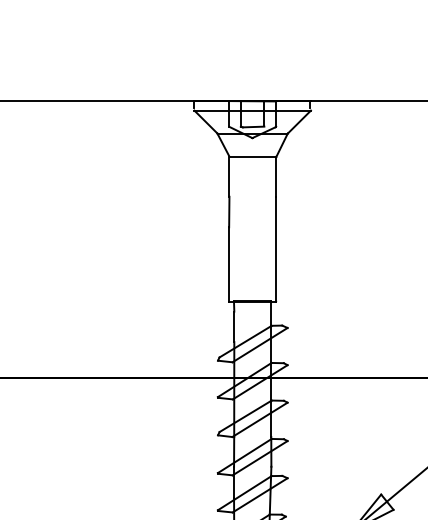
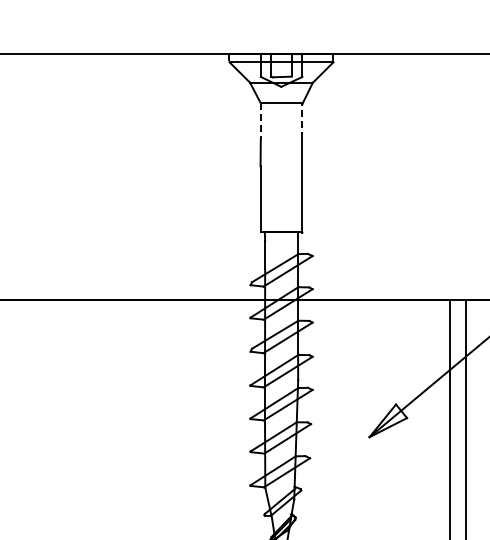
line: (229, 176) -> (260, 121), solid -> dashed
line: (276, 176) -> (302, 121), solid -> dashed

